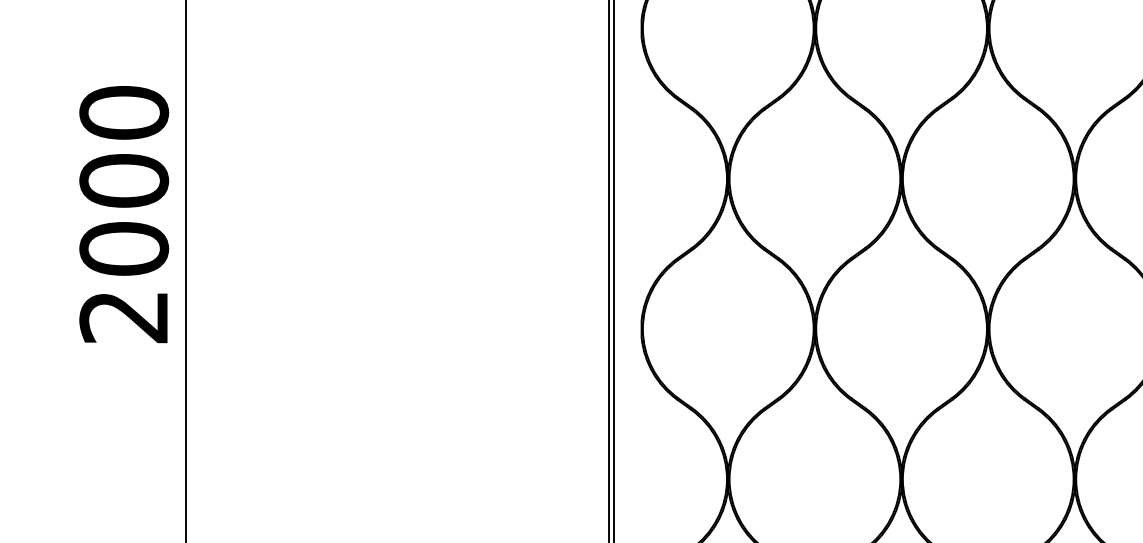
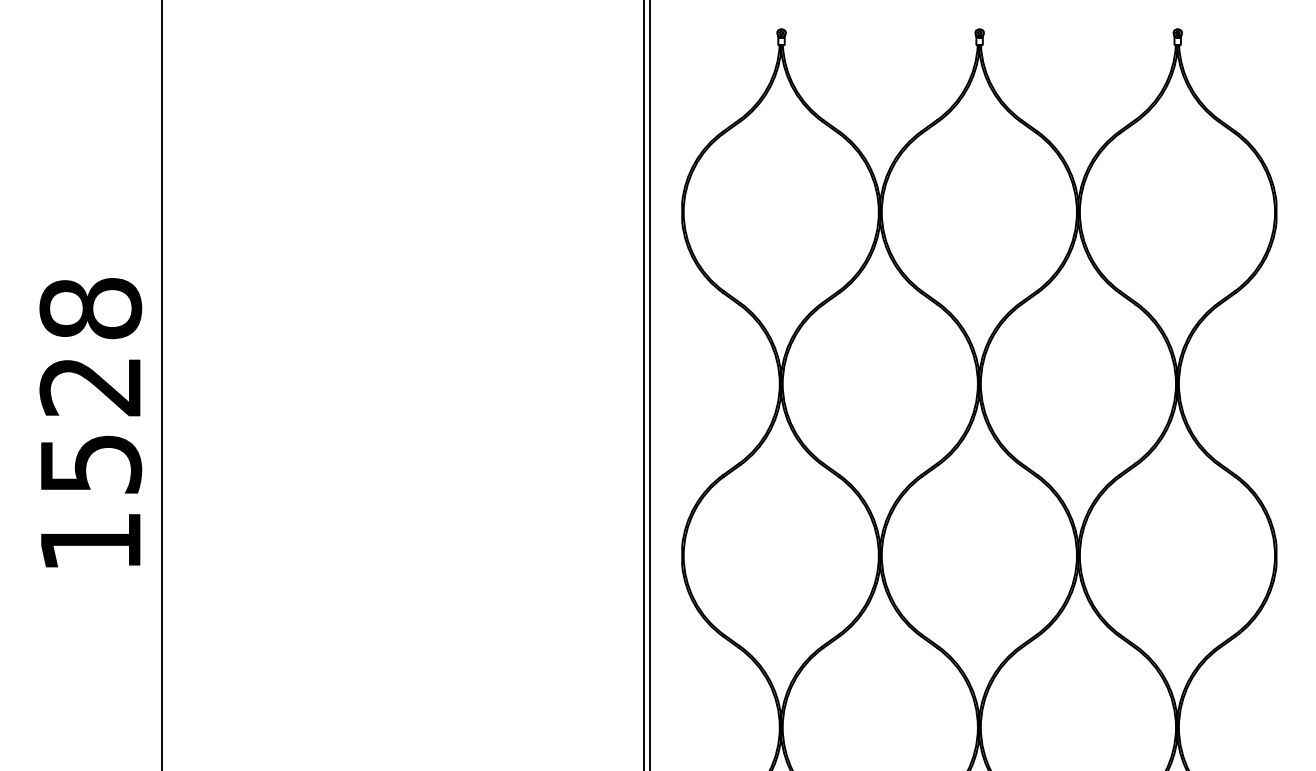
text: (123, 214) -> (90, 424), 2000 -> 1528

